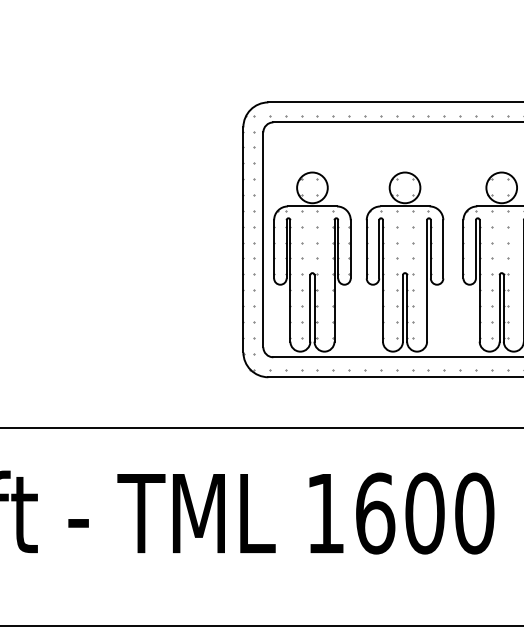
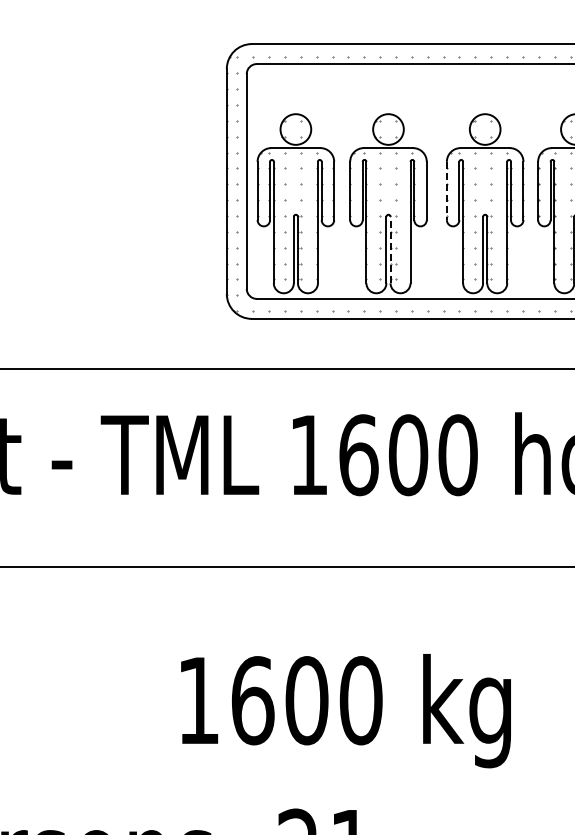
line: (463, 249) -> (446, 191), solid -> dashed
line: (407, 307) -> (390, 249), solid -> dashed

